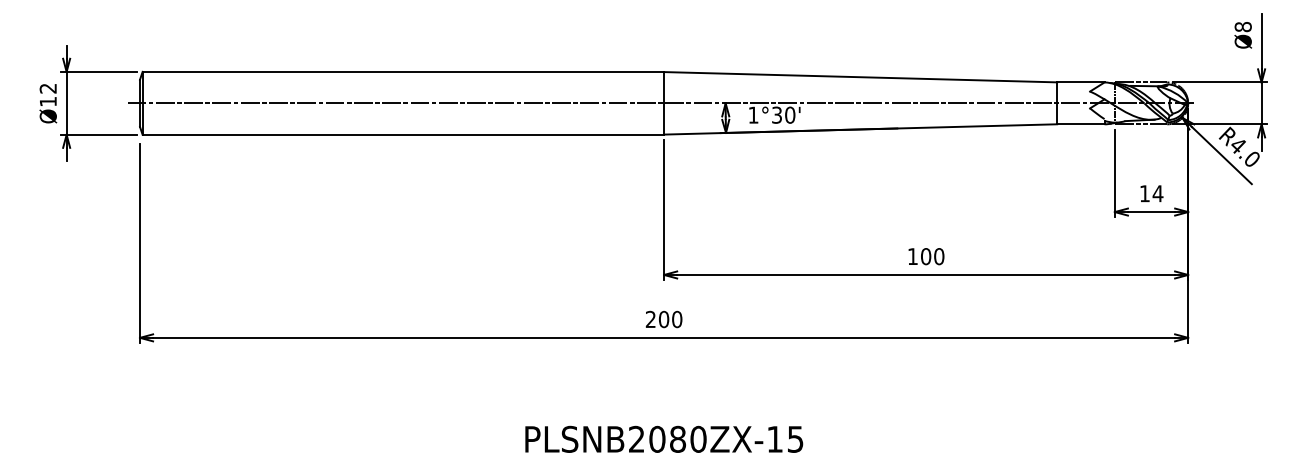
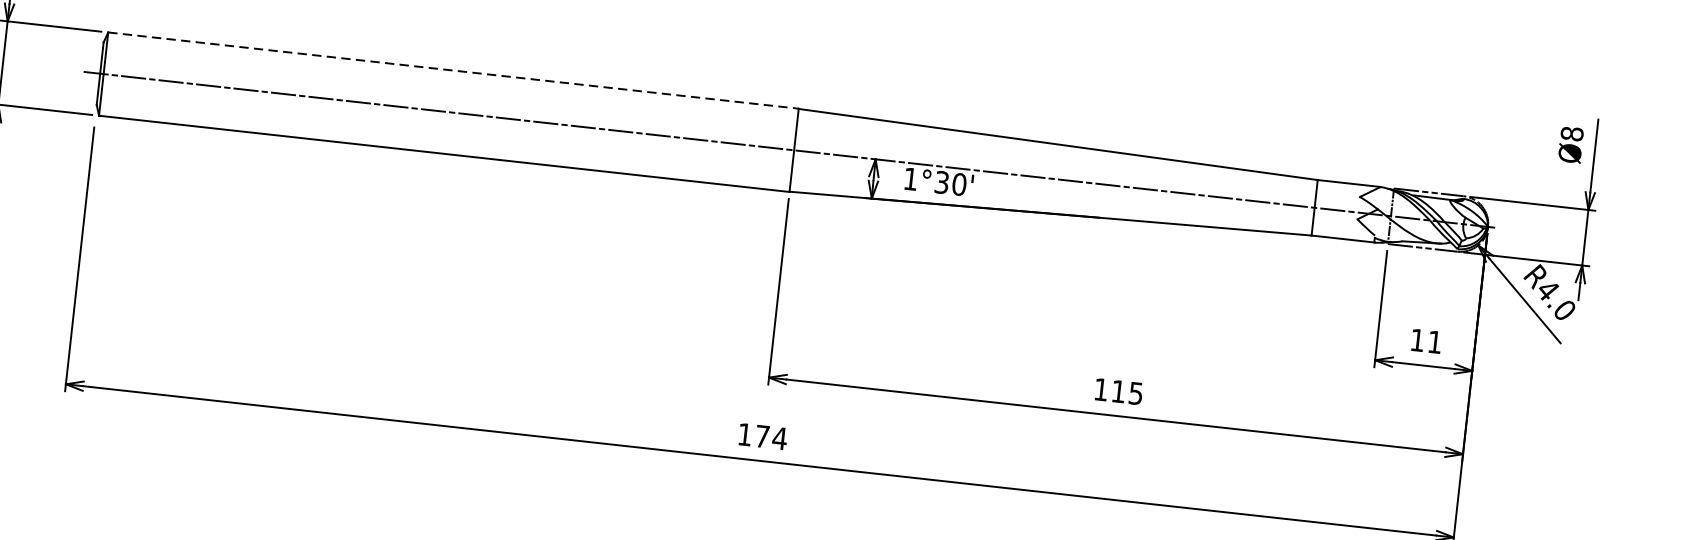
line: (403, 71) -> (453, 70), solid -> dashed
text: (1157, 193) -> (1434, 341), 14 -> 11
text: (932, 256) -> (1127, 392), 100 -> 115
text: (663, 319) -> (761, 436), 200 -> 174

